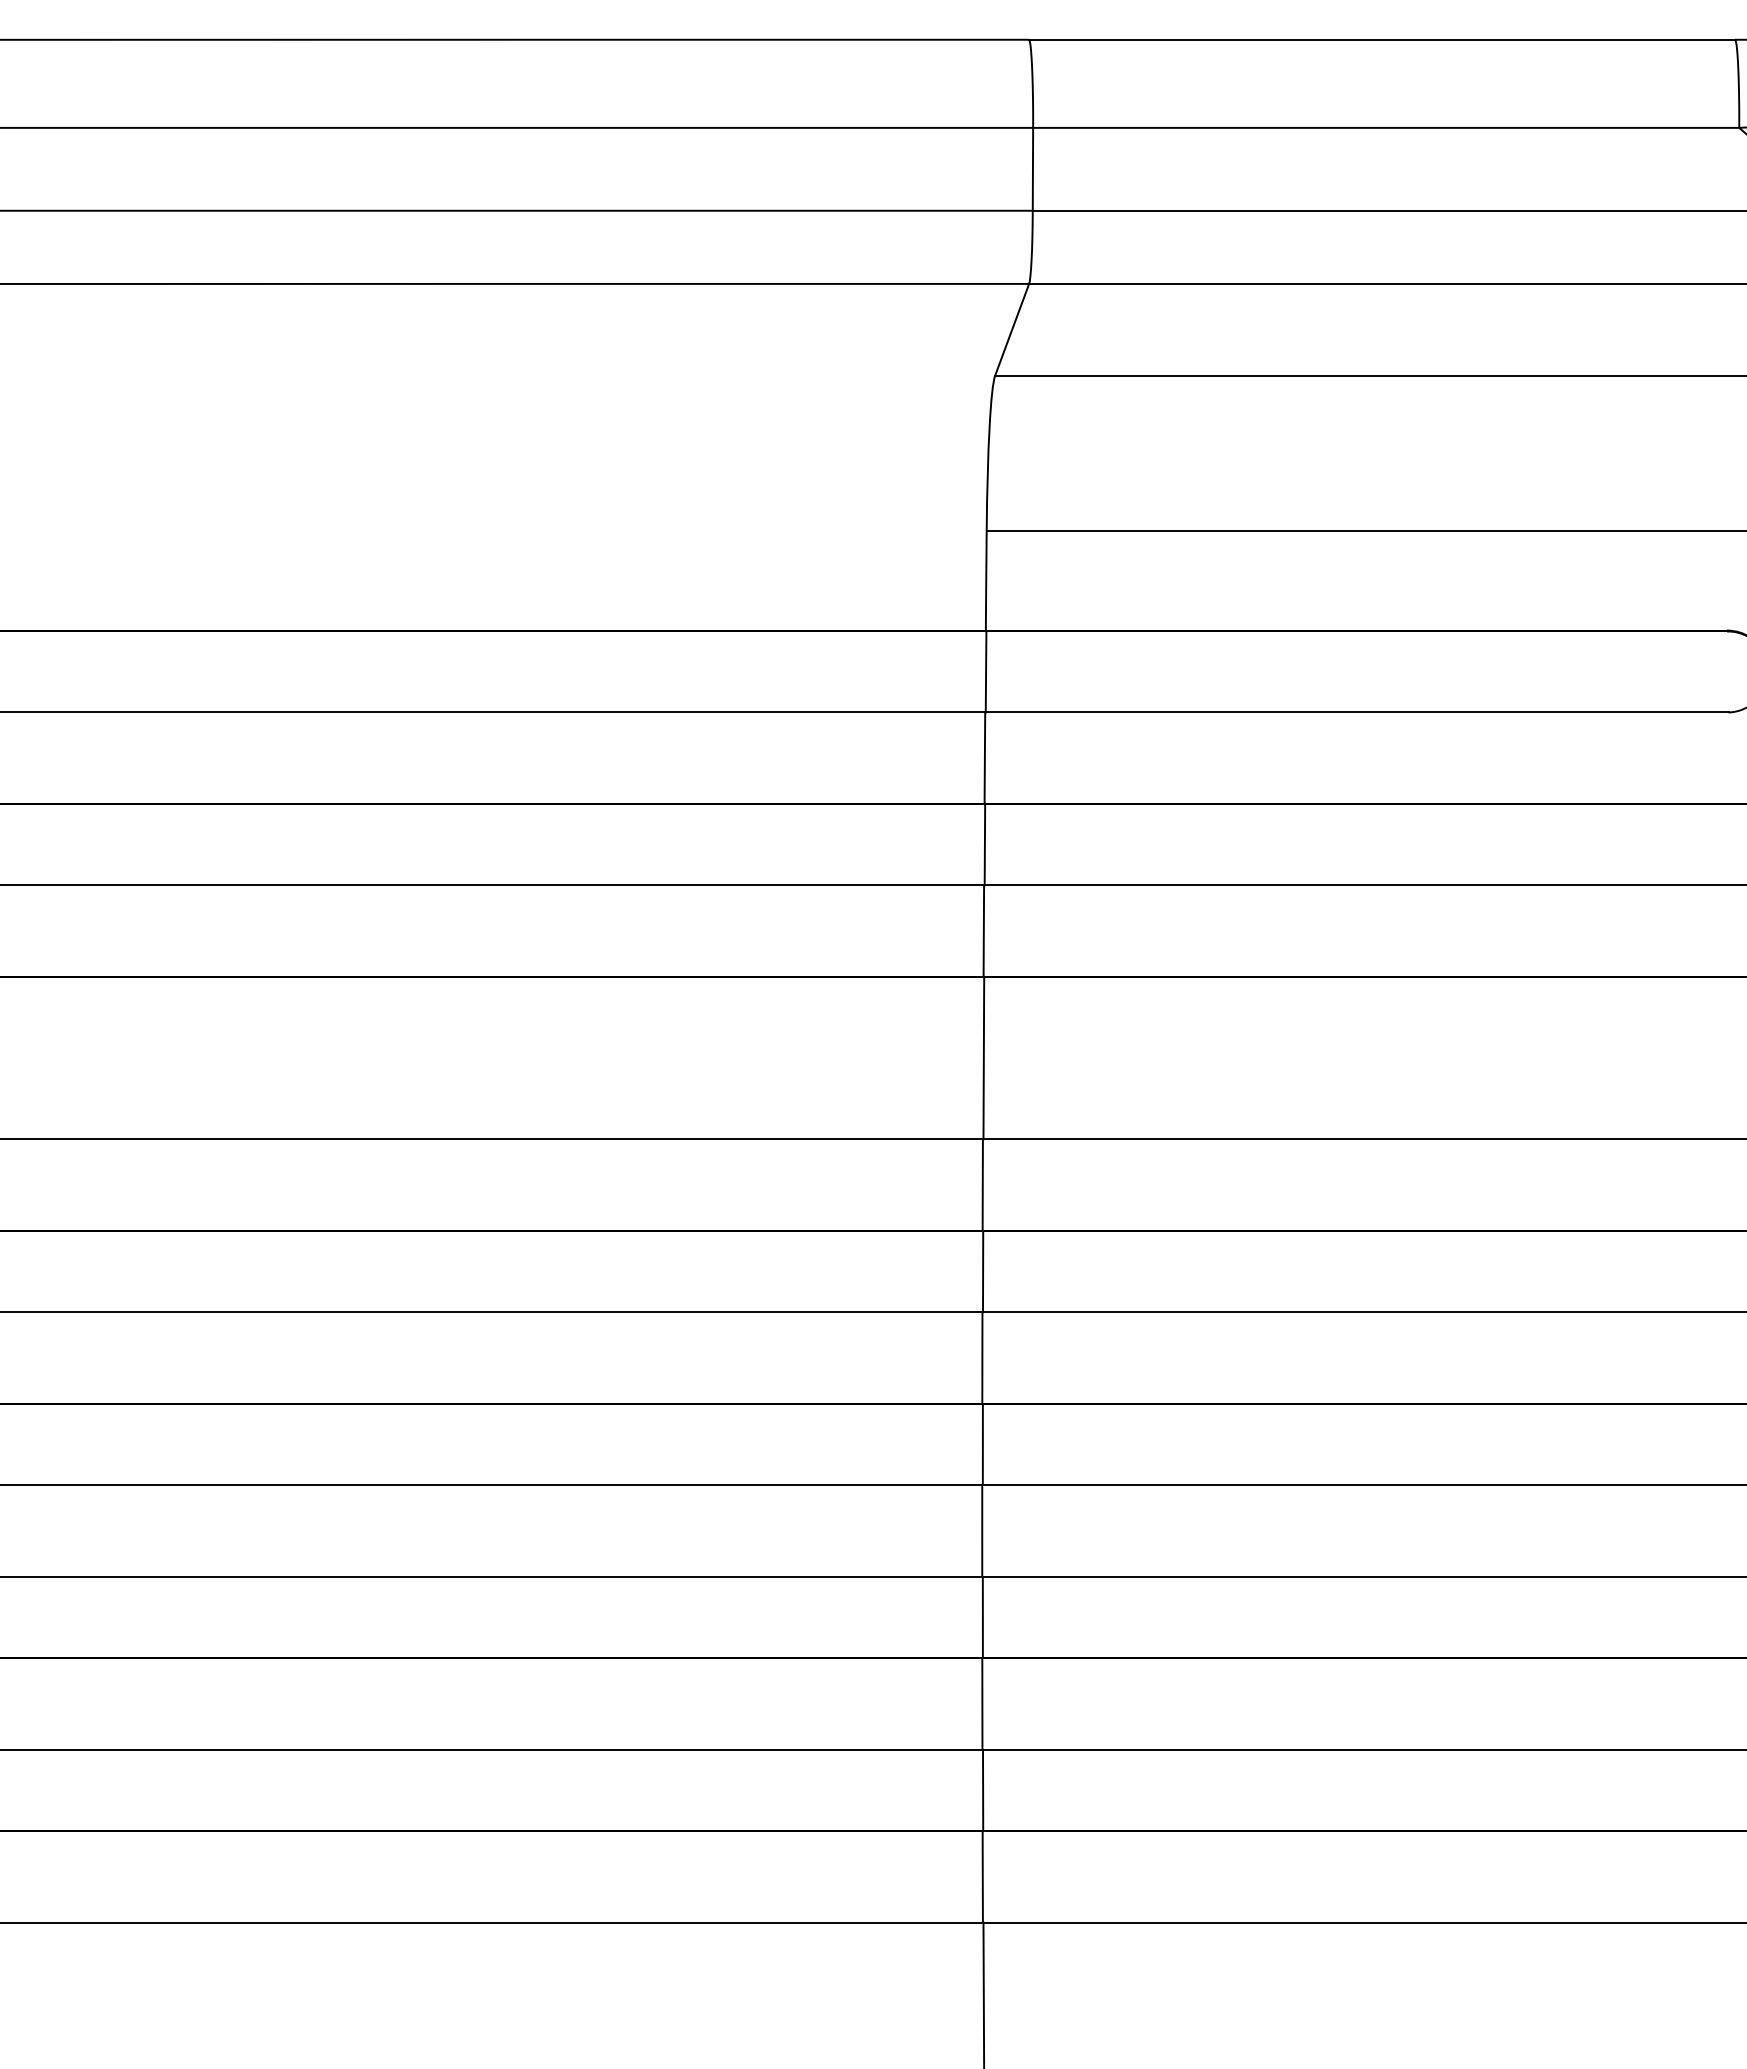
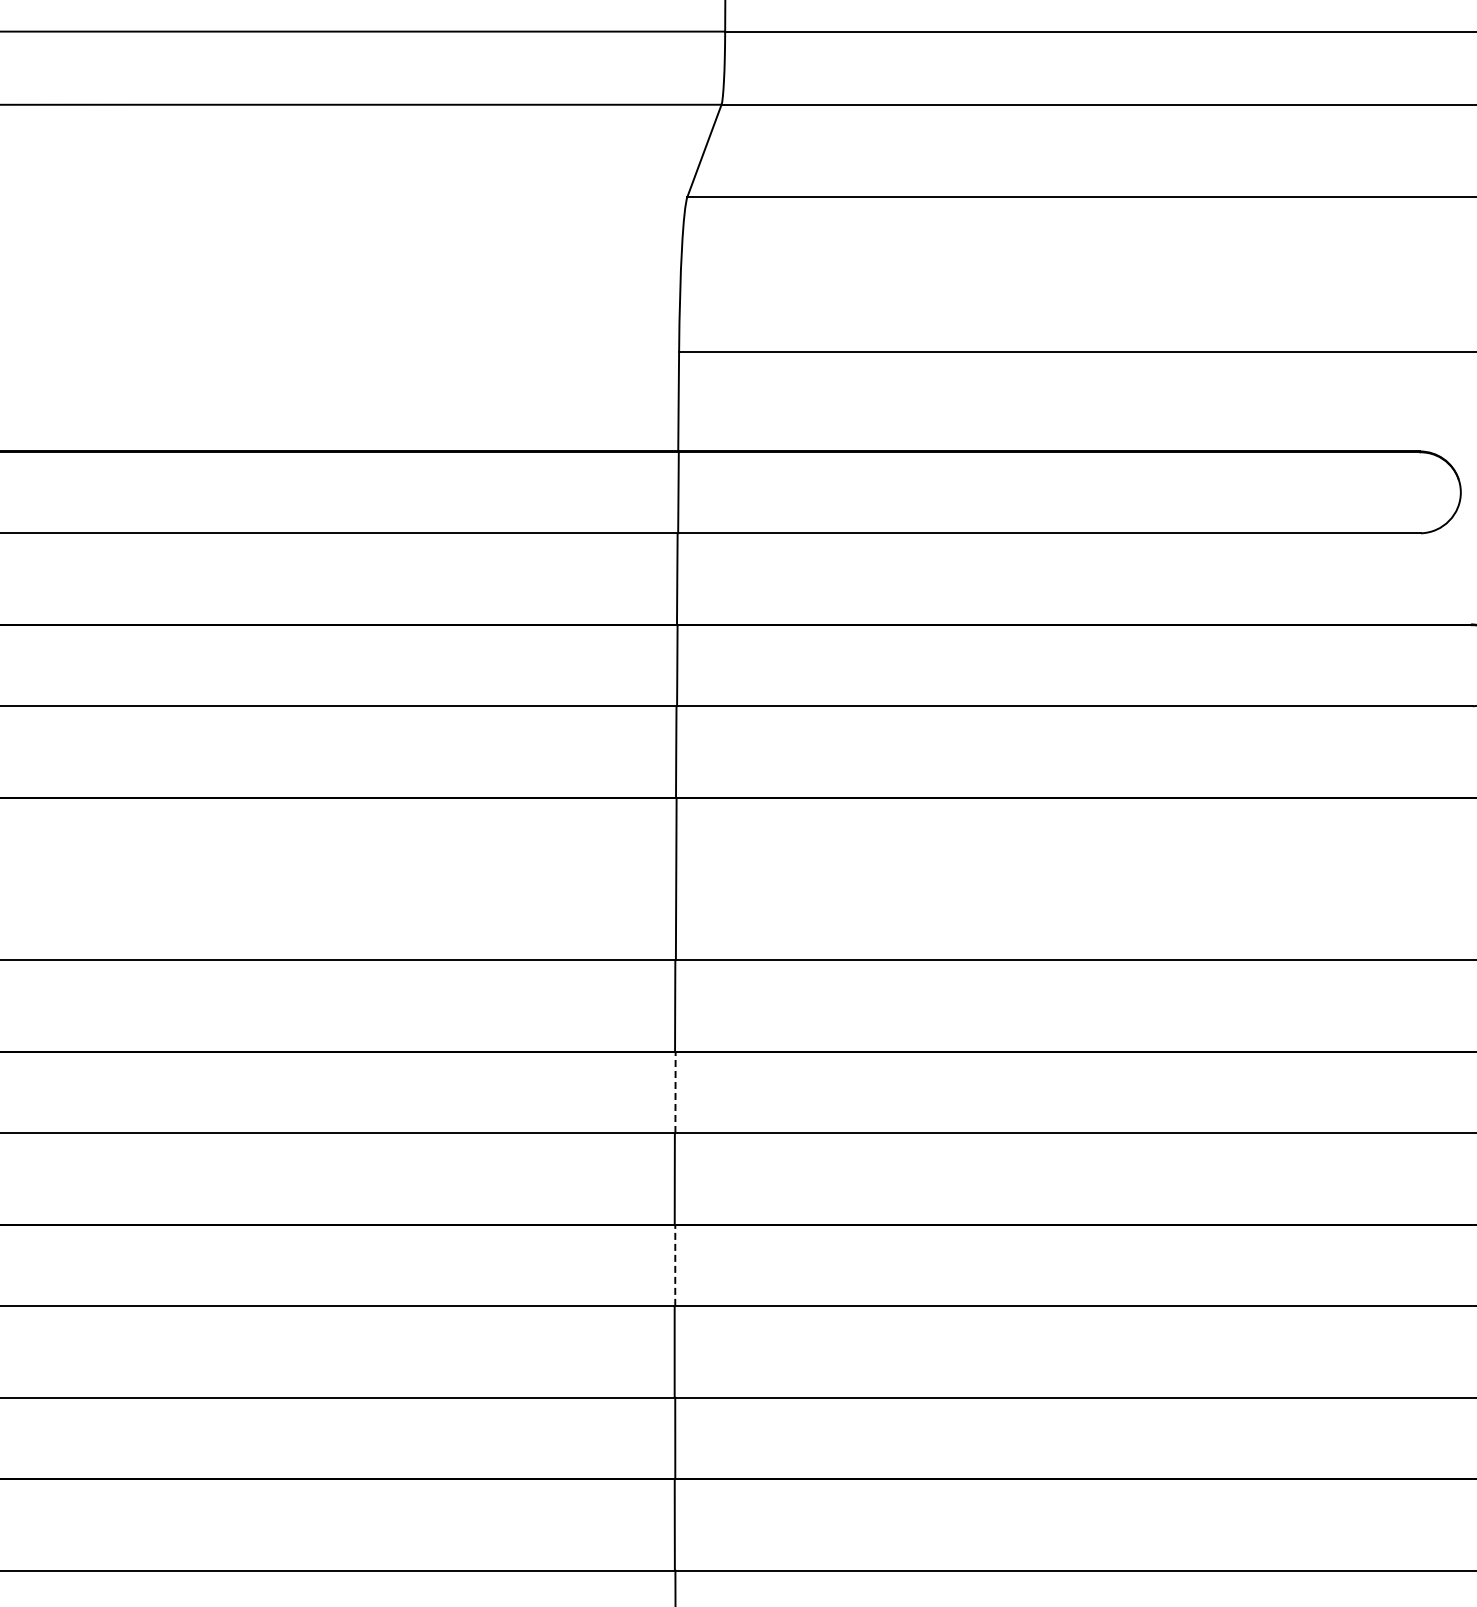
line: (983, 1271) -> (675, 1092), solid -> dashed
line: (982, 1444) -> (674, 1265), solid -> dashed

